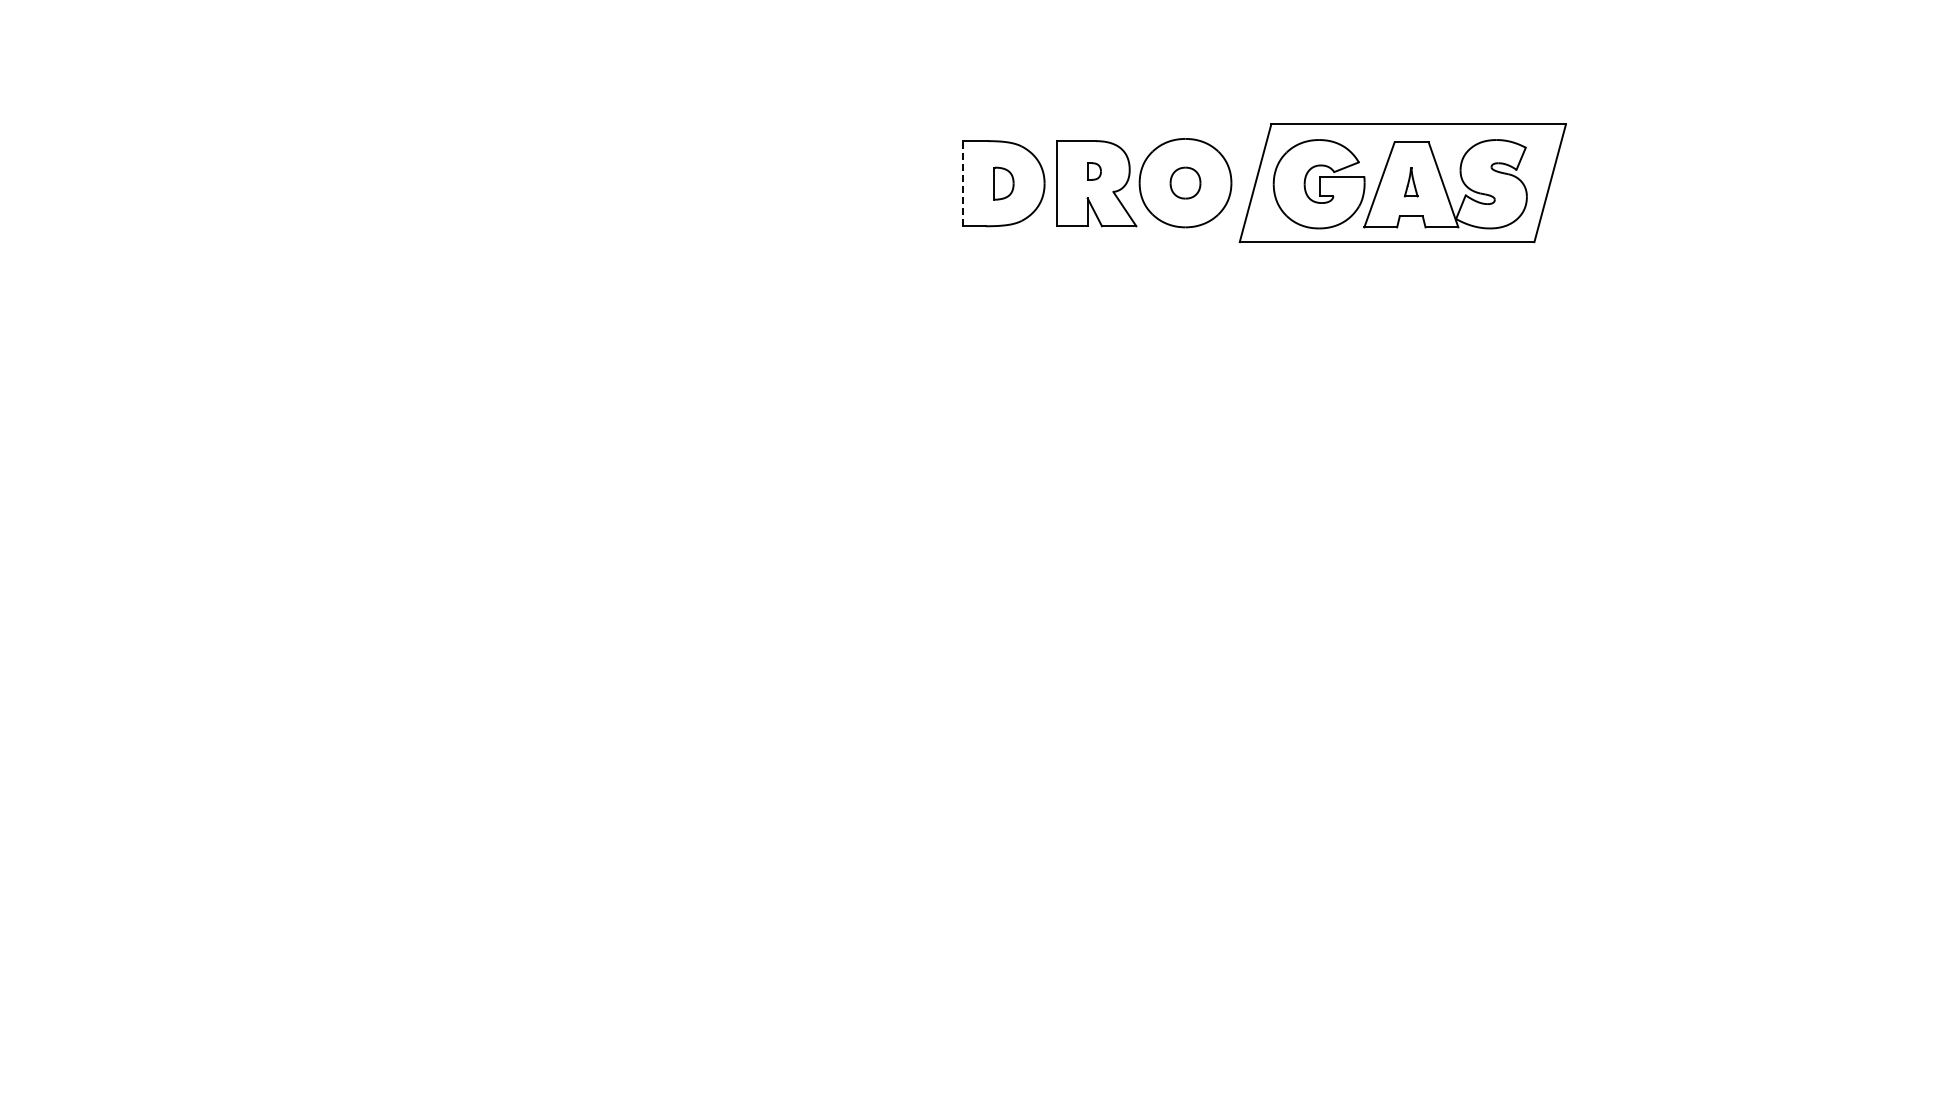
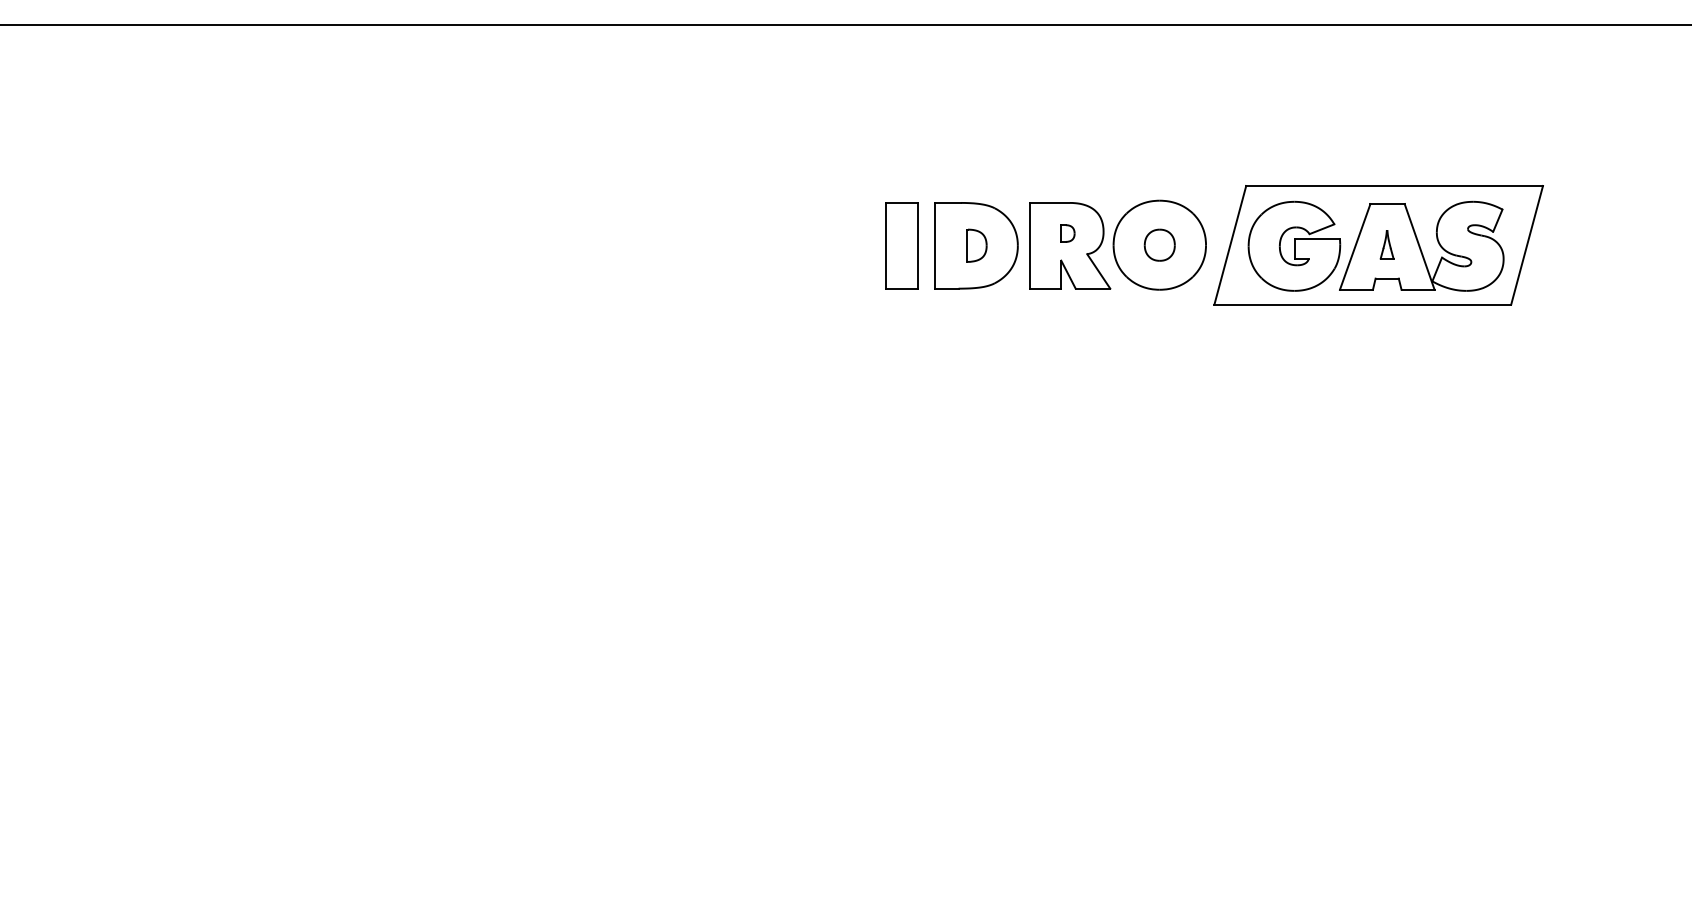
part: (929, 183) -> (901, 245), added
line: (962, 183) -> (935, 245), dashed -> solid

